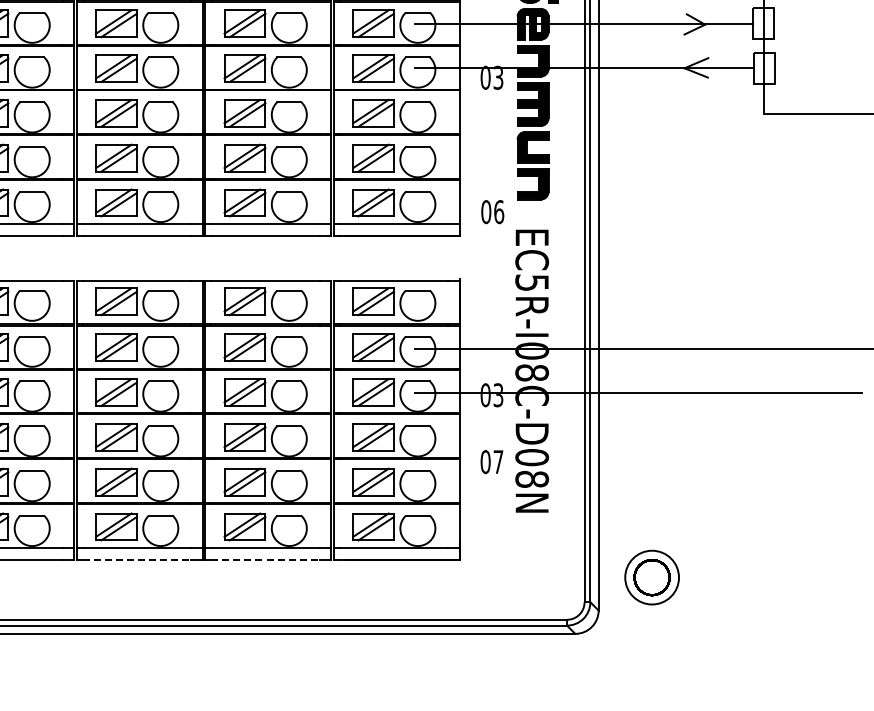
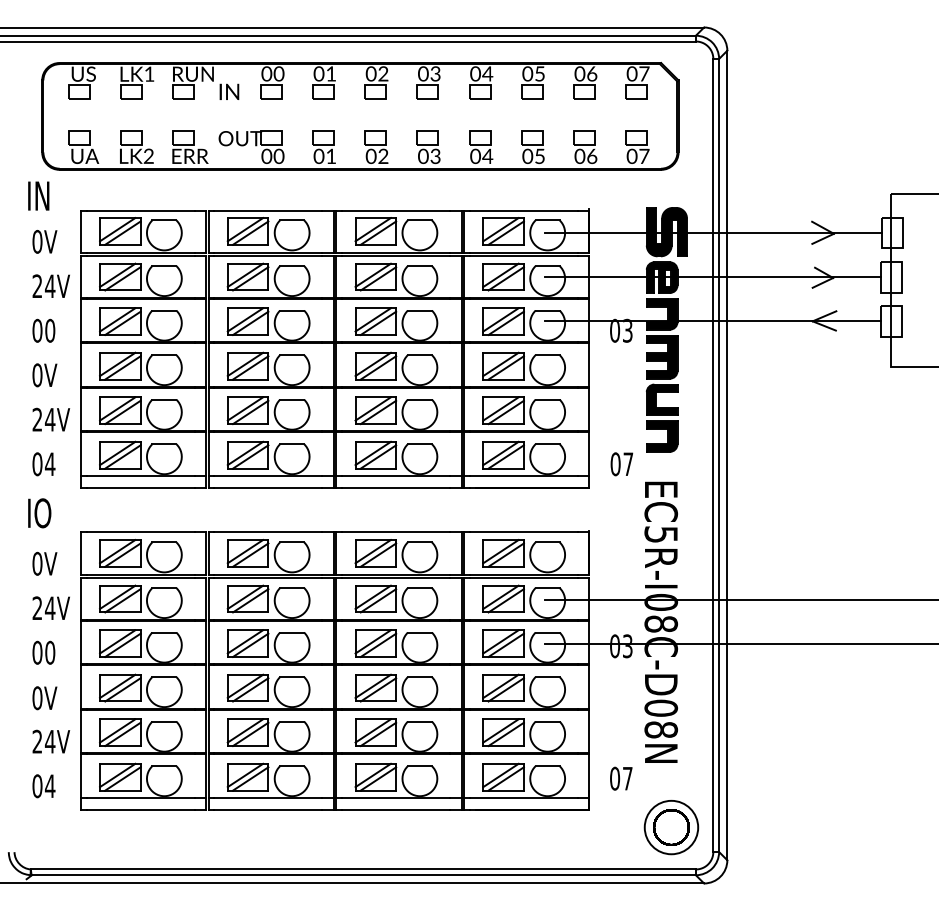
text: (499, 212) -> (628, 464), 06 -> 07
text: (492, 461) -> (621, 778), moved
line: (136, 559) -> (268, 809), dashed -> solid
line: (265, 559) -> (396, 809), dashed -> solid
part: (652, 577) -> (671, 827), moved

